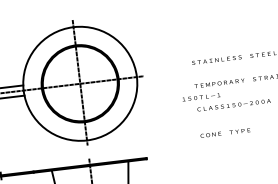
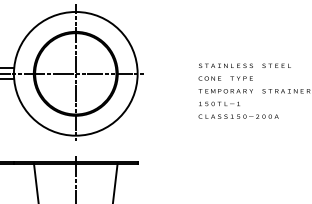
text: (201, 96) -> (219, 103), moved
text: (225, 133) -> (225, 78), moved

